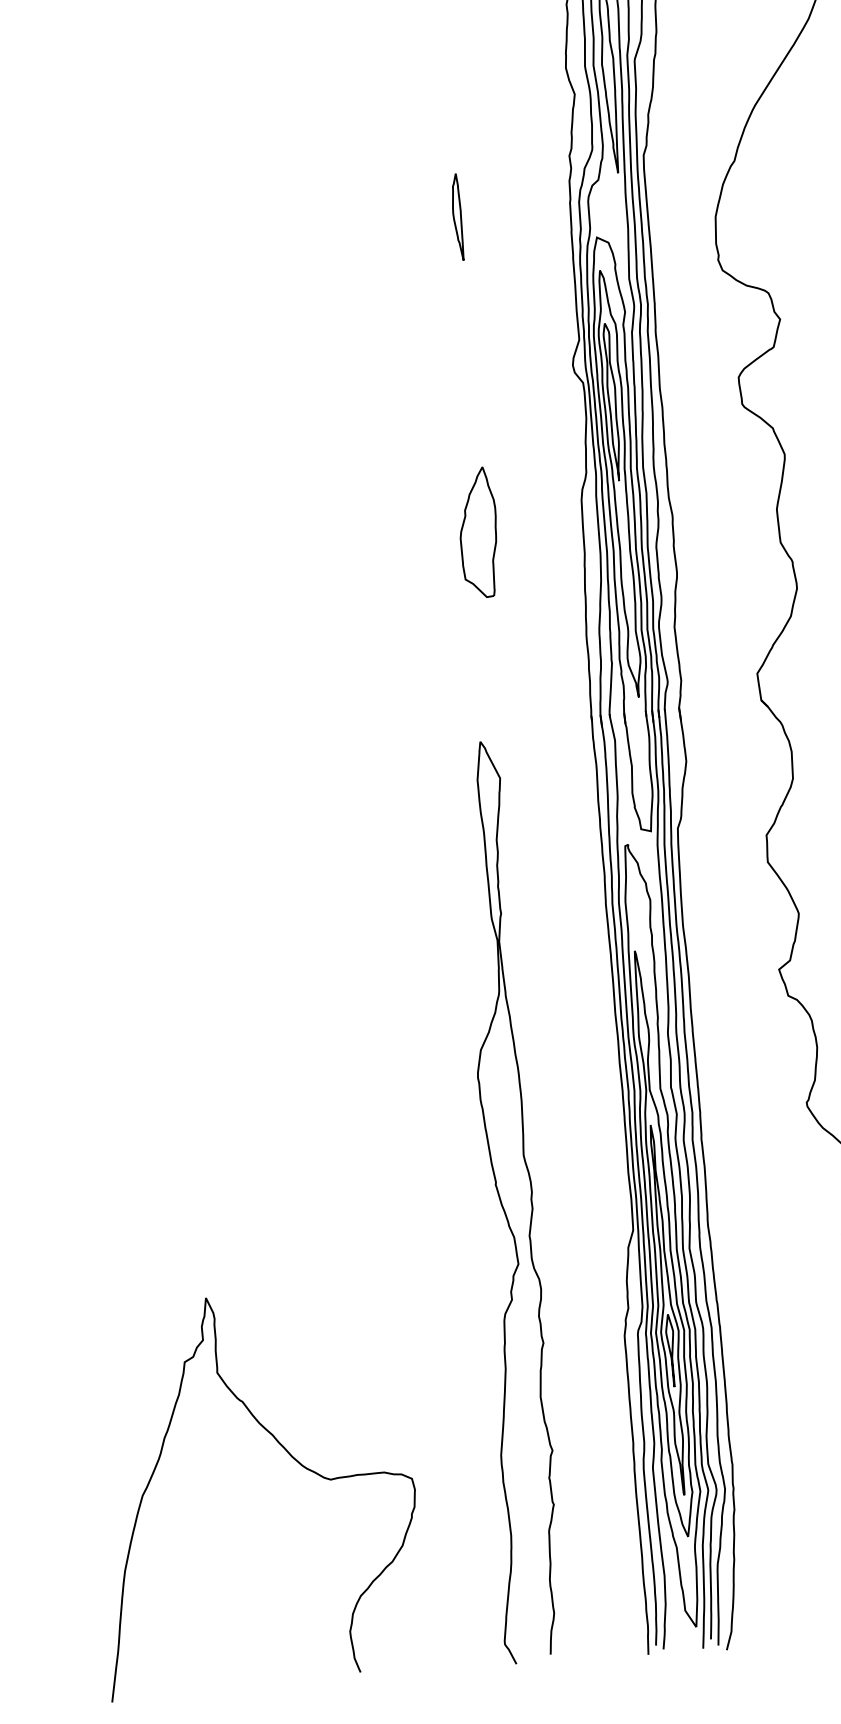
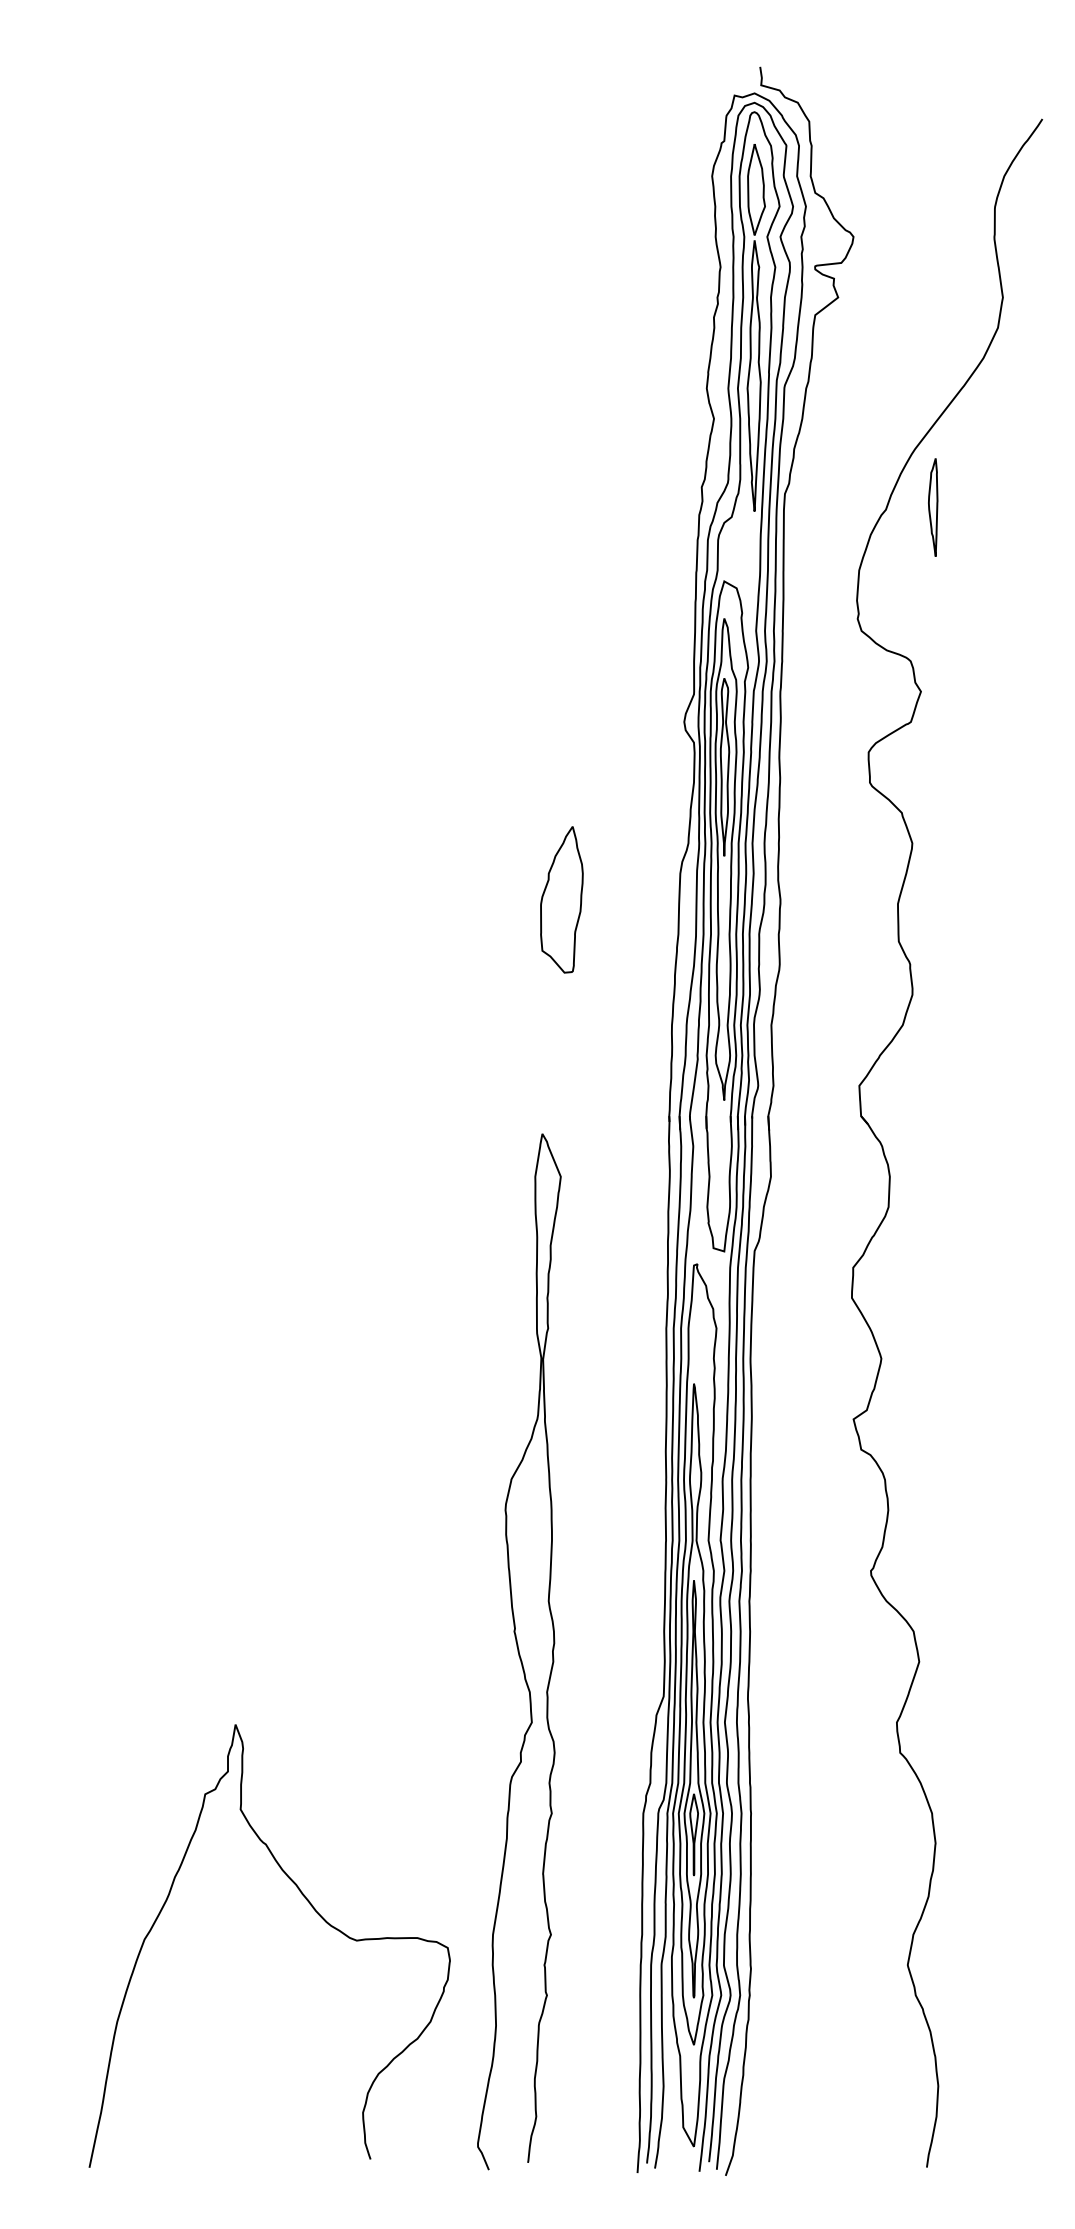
part: (457, 217) -> (933, 507), moved
curve: (288, 1454) -> (312, 1908), moved

